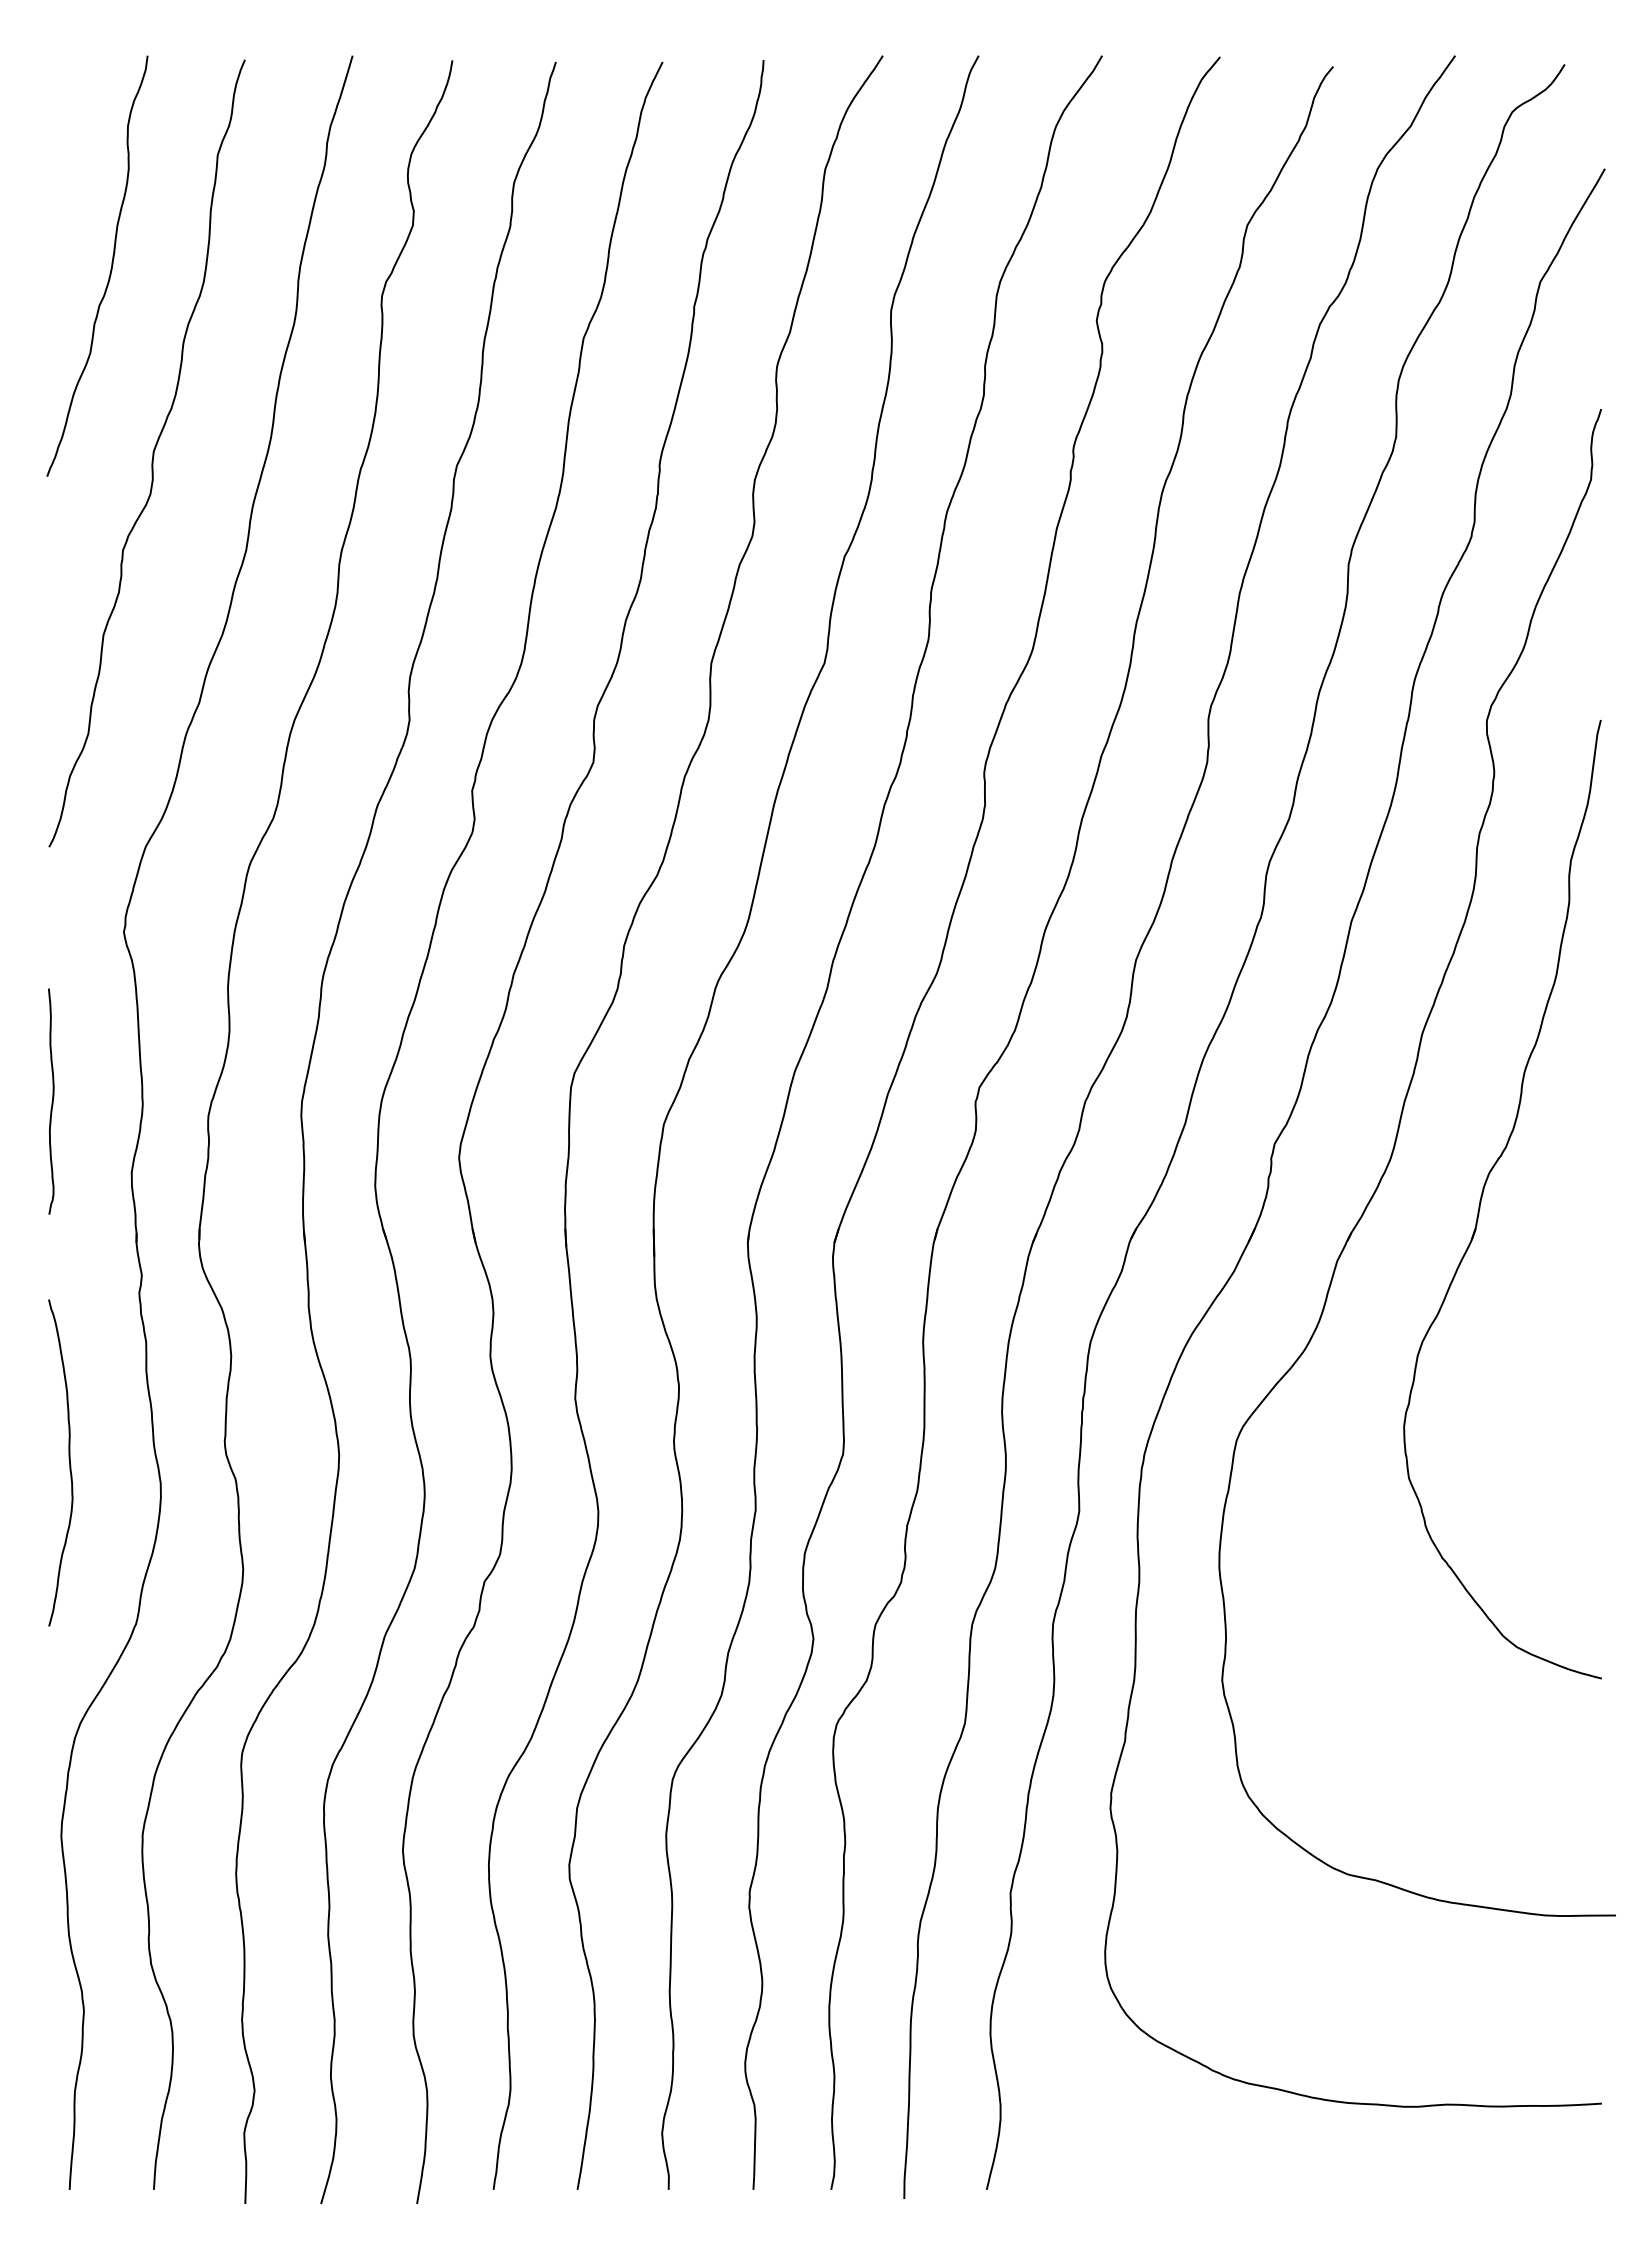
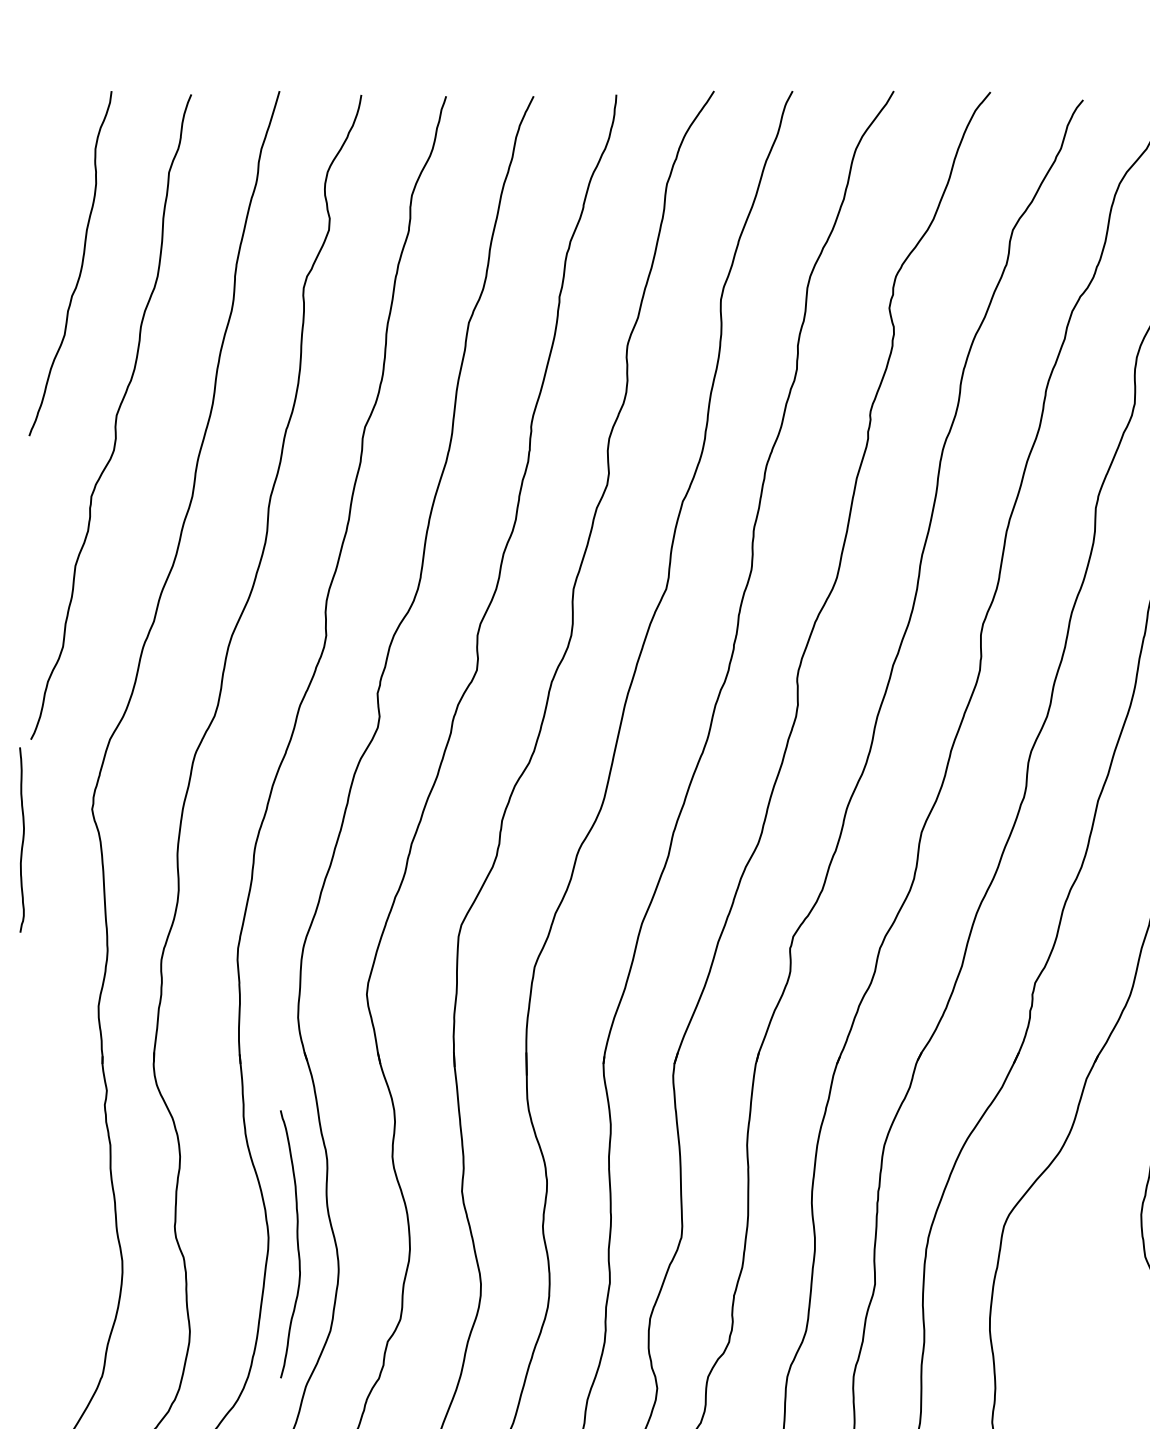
curve: (51, 1101) -> (22, 839), moved
curve: (68, 1459) -> (296, 1241), moved

